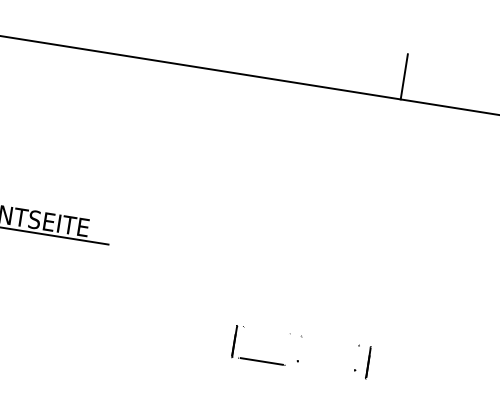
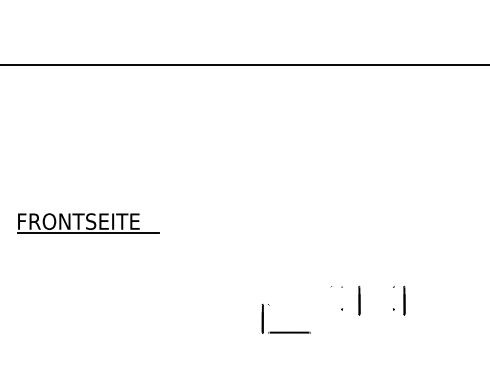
line: (404, 76) -> (396, 44), removed
line: (318, 354) -> (359, 300), added
part: (257, 359) -> (285, 331), moved

